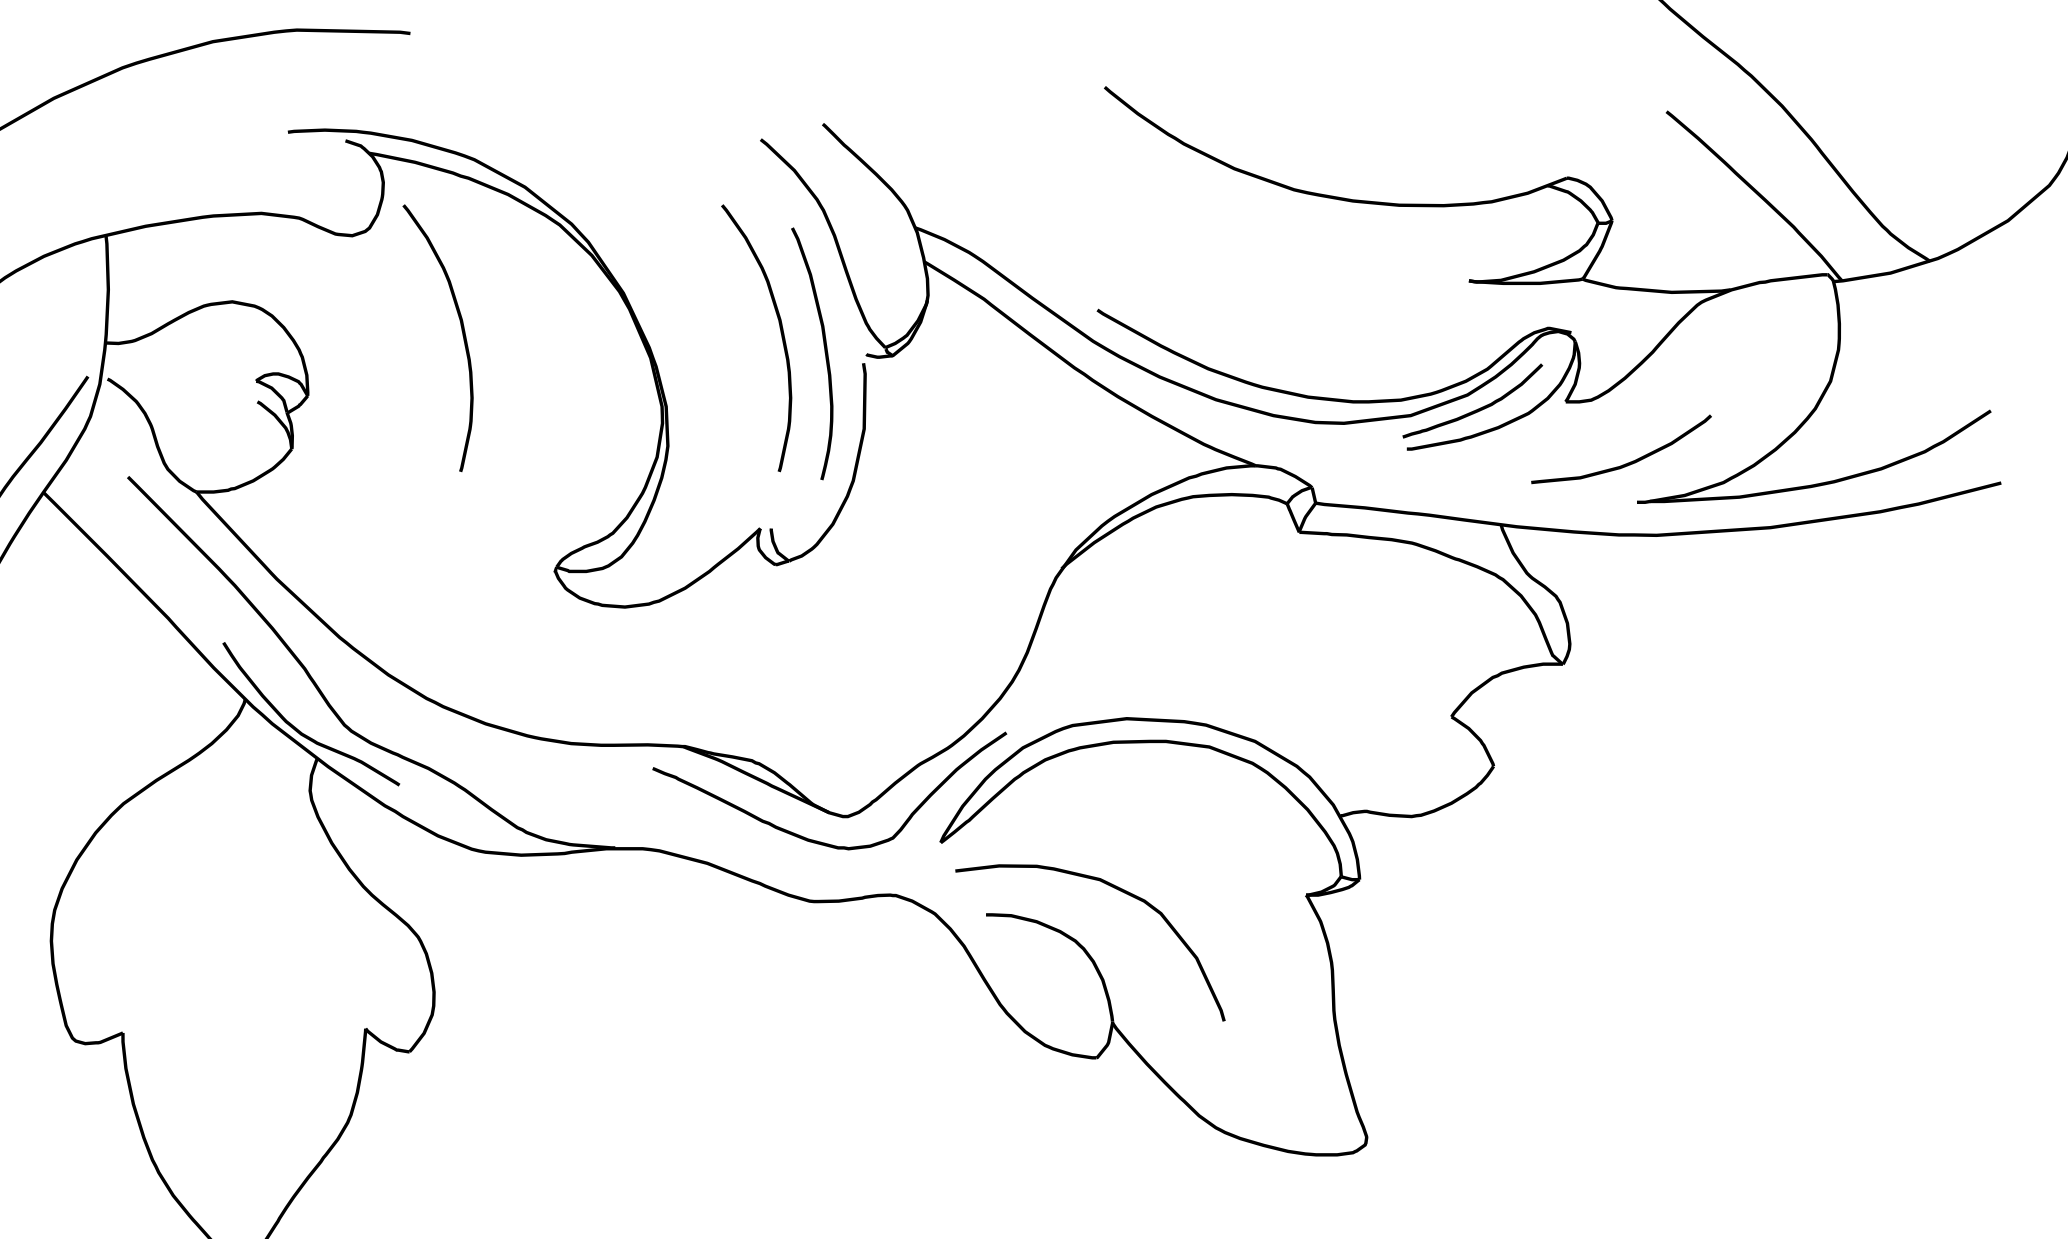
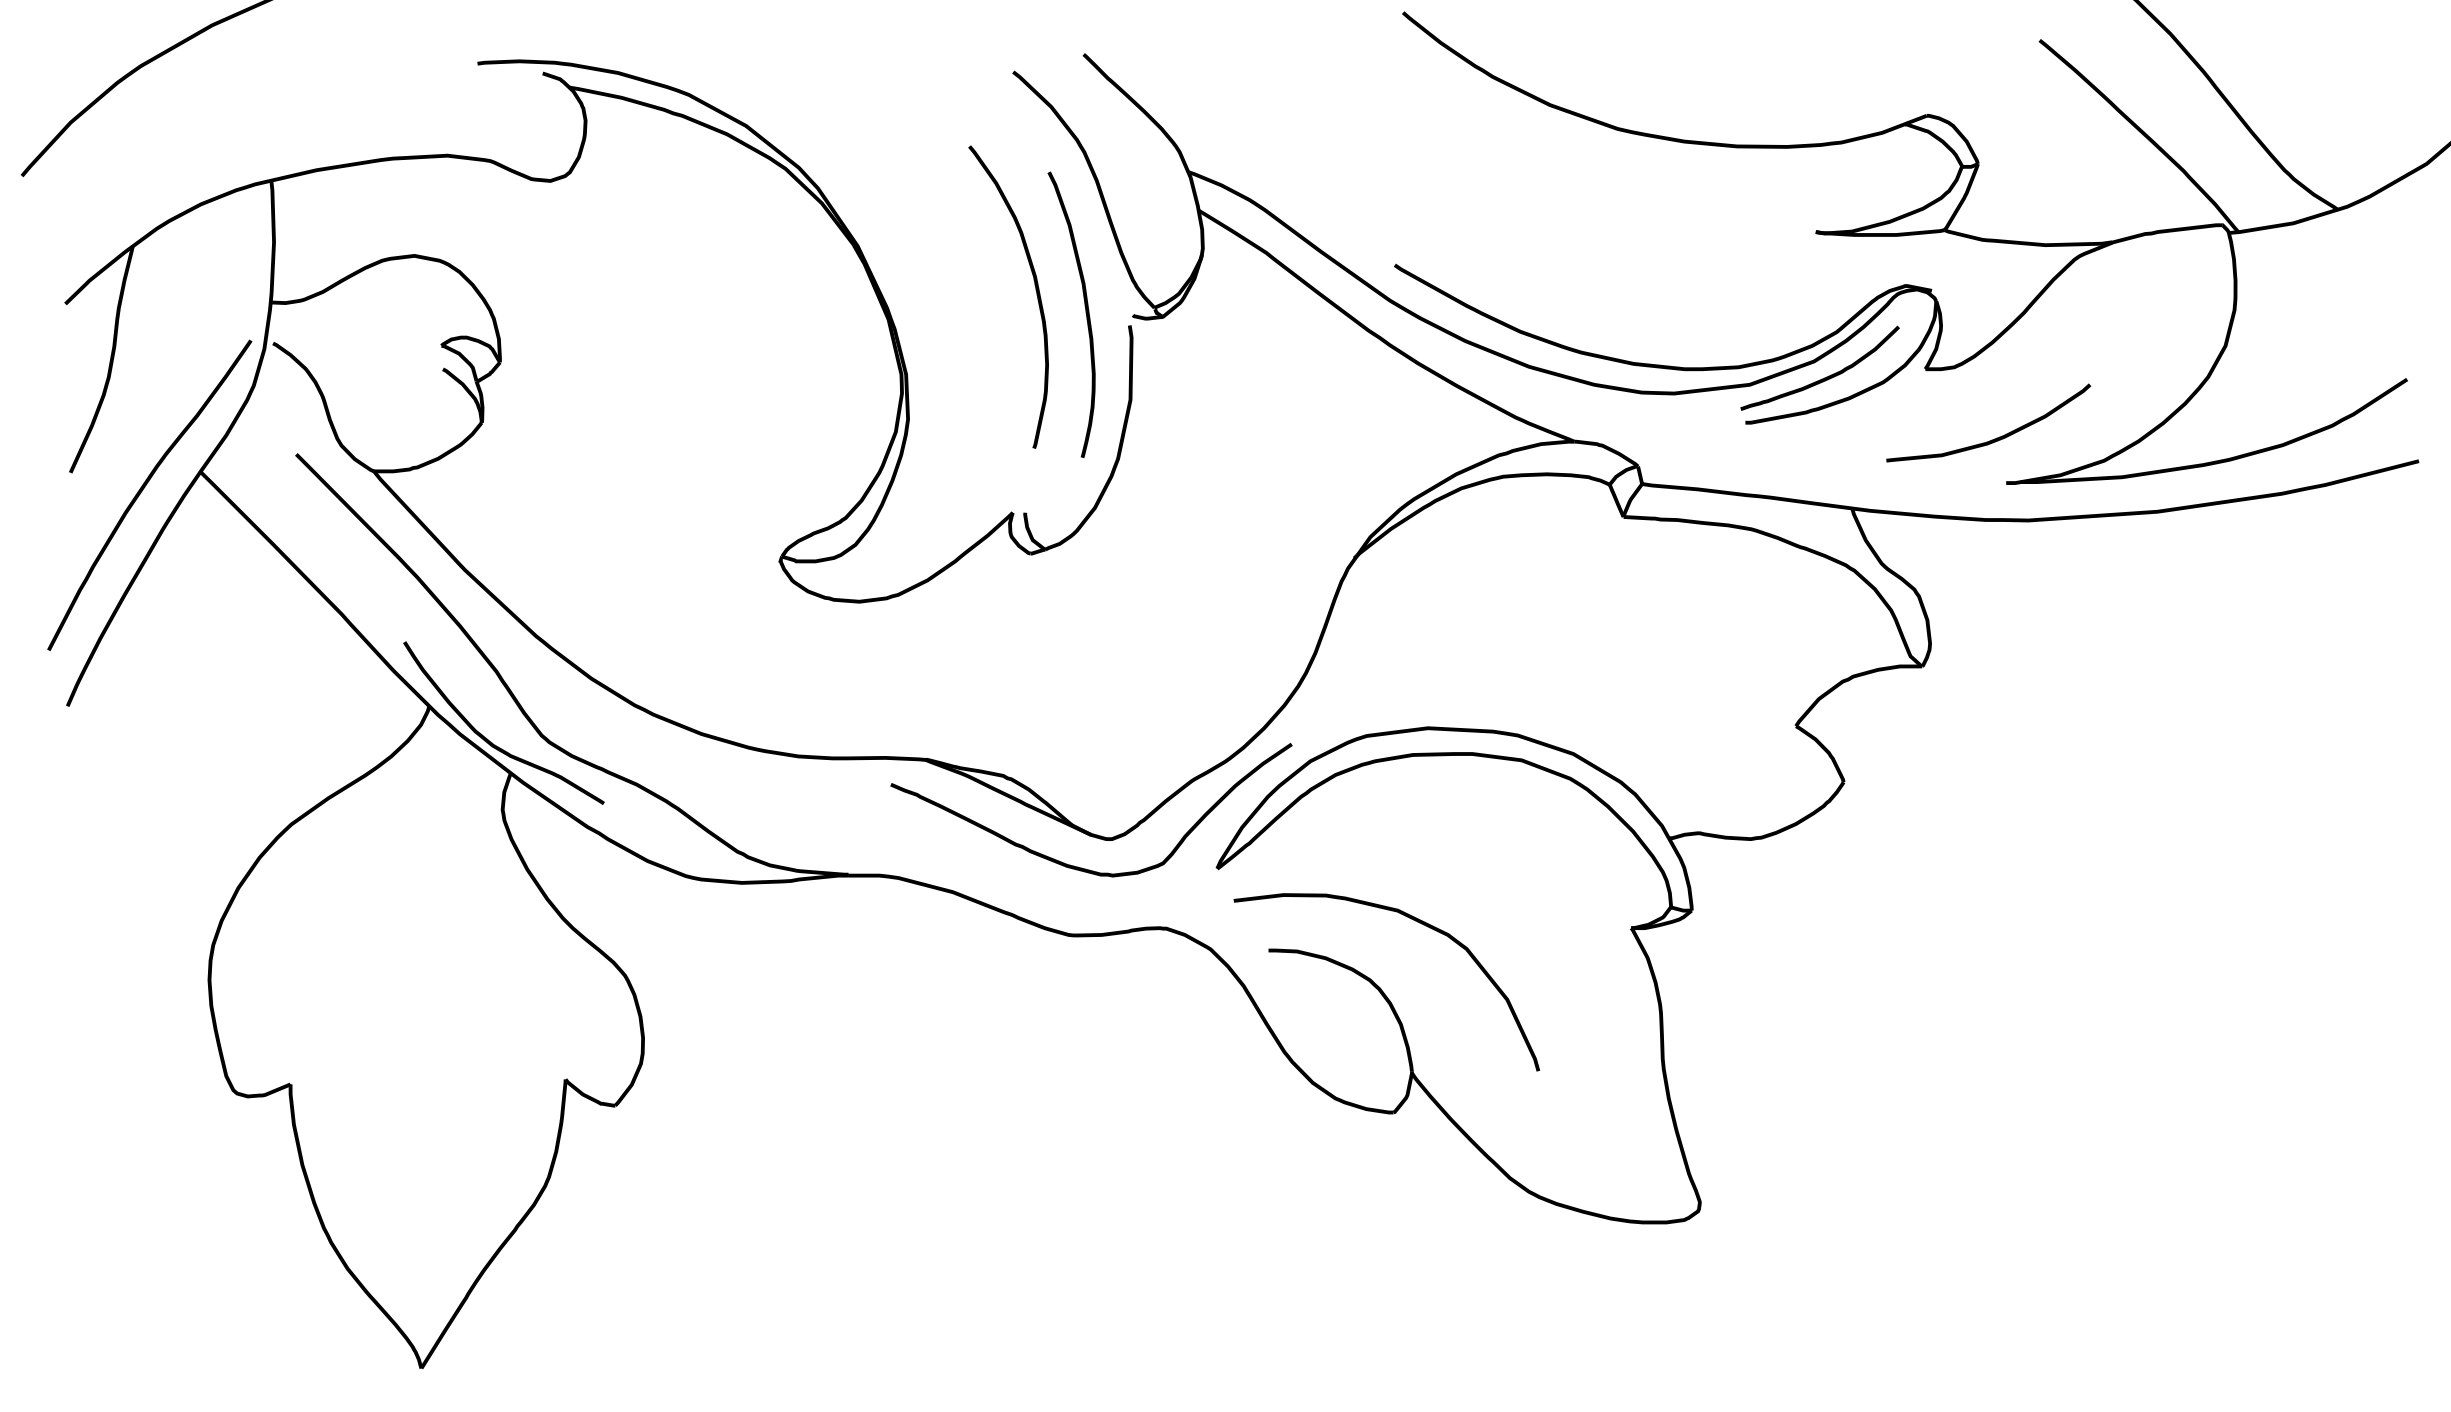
curve: (461, 332) -> (674, 290), removed

